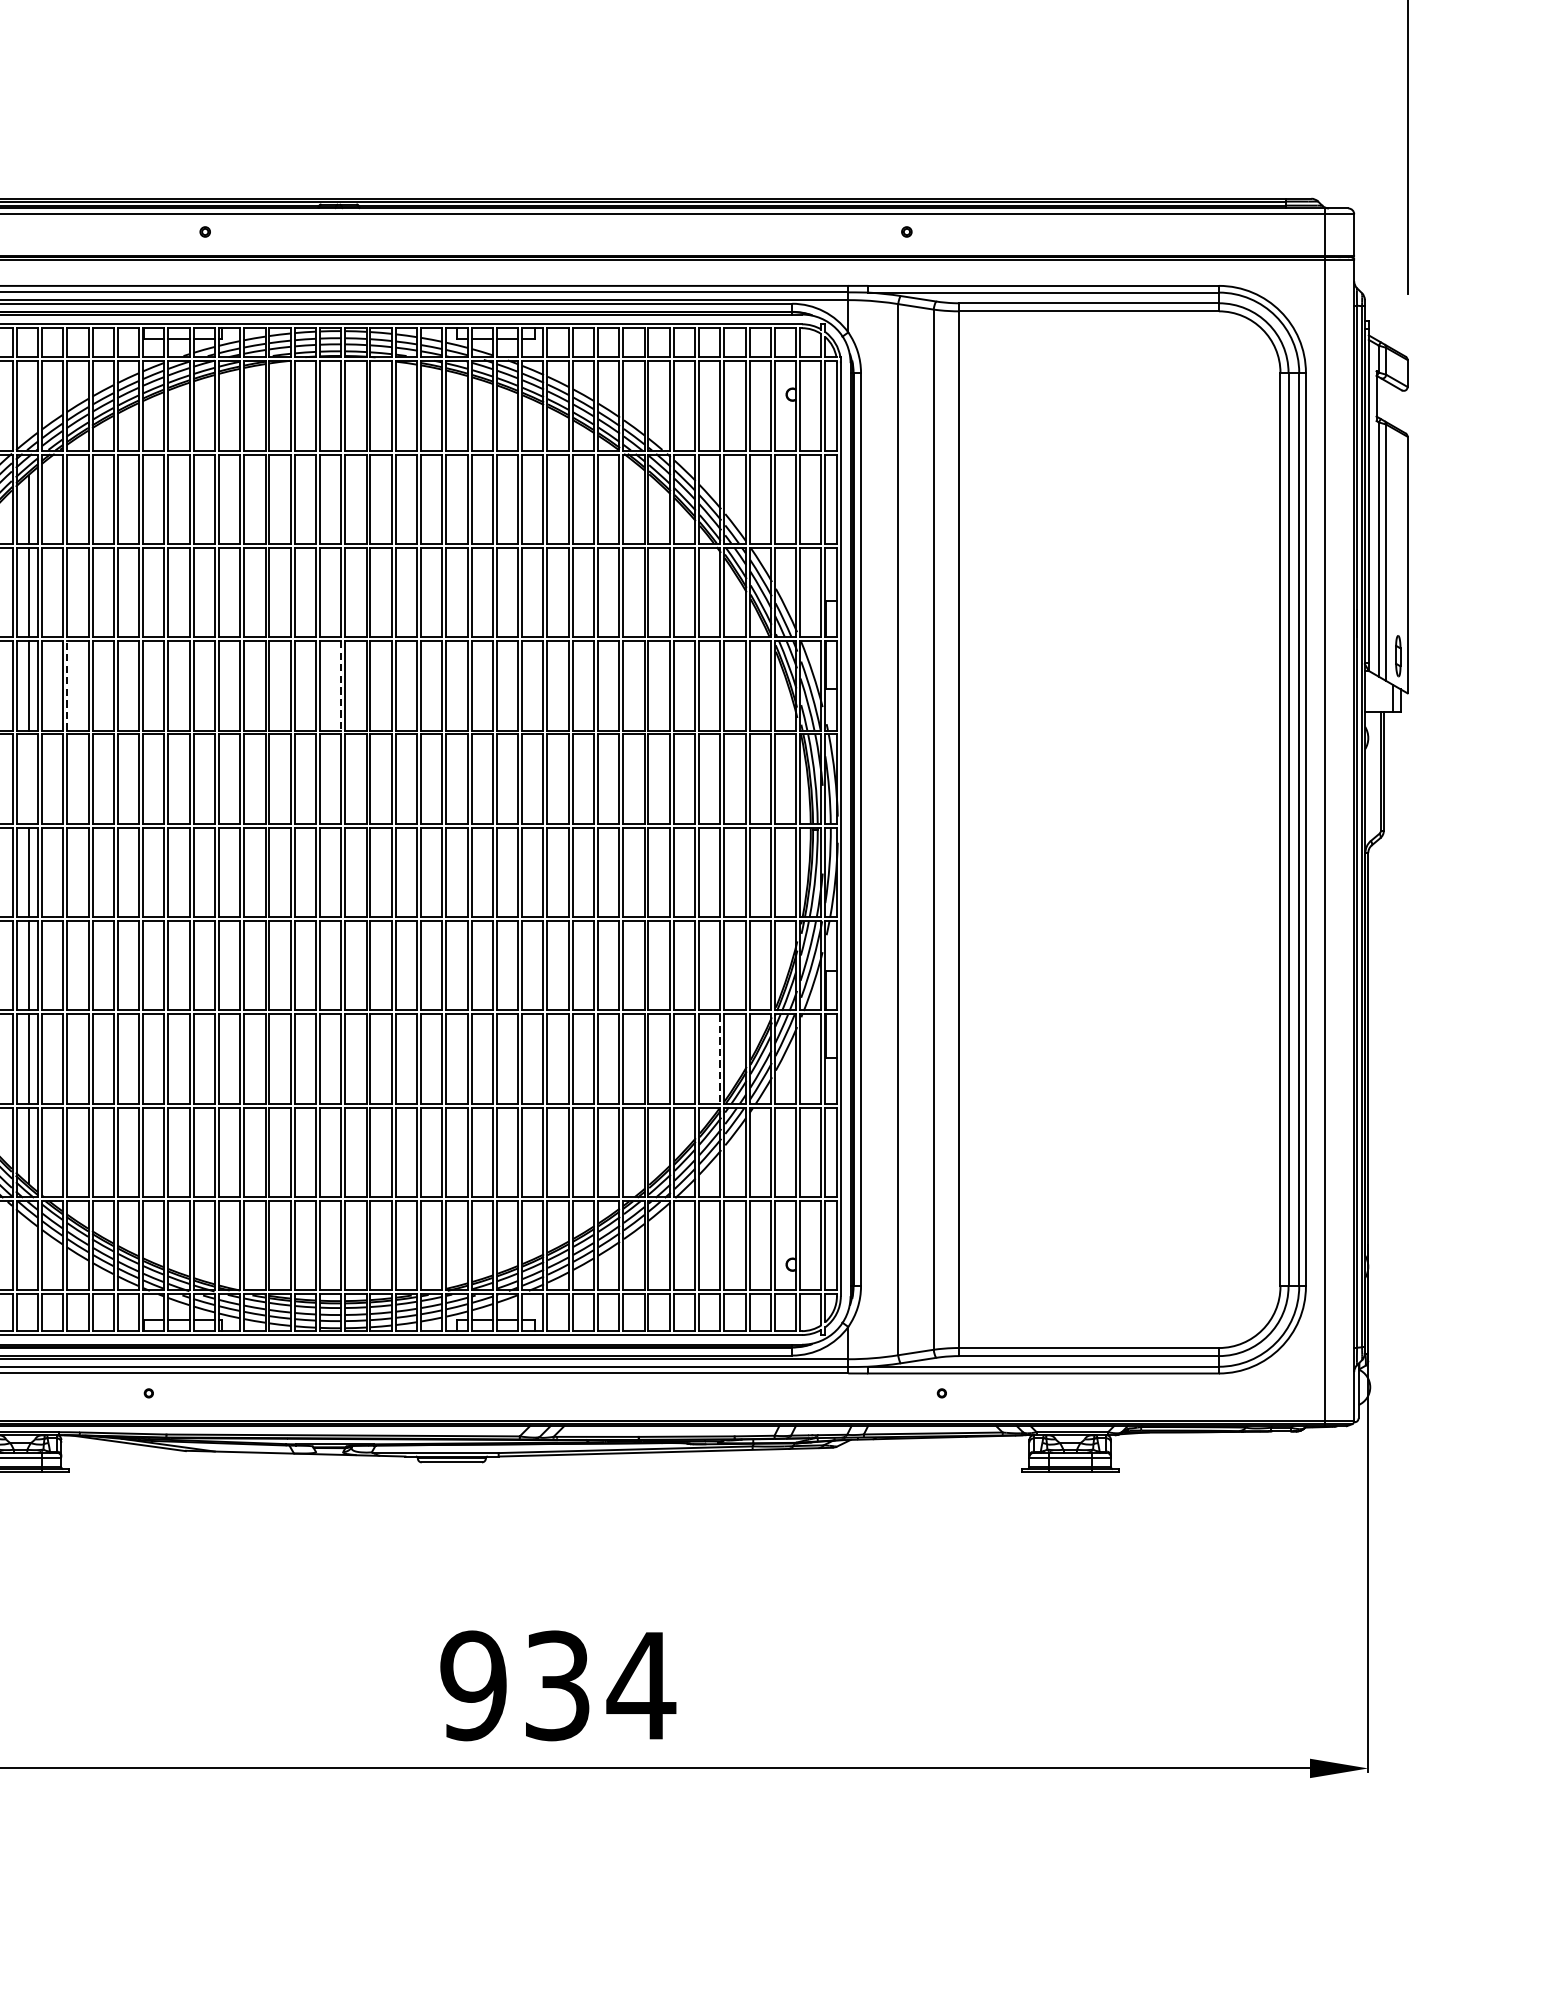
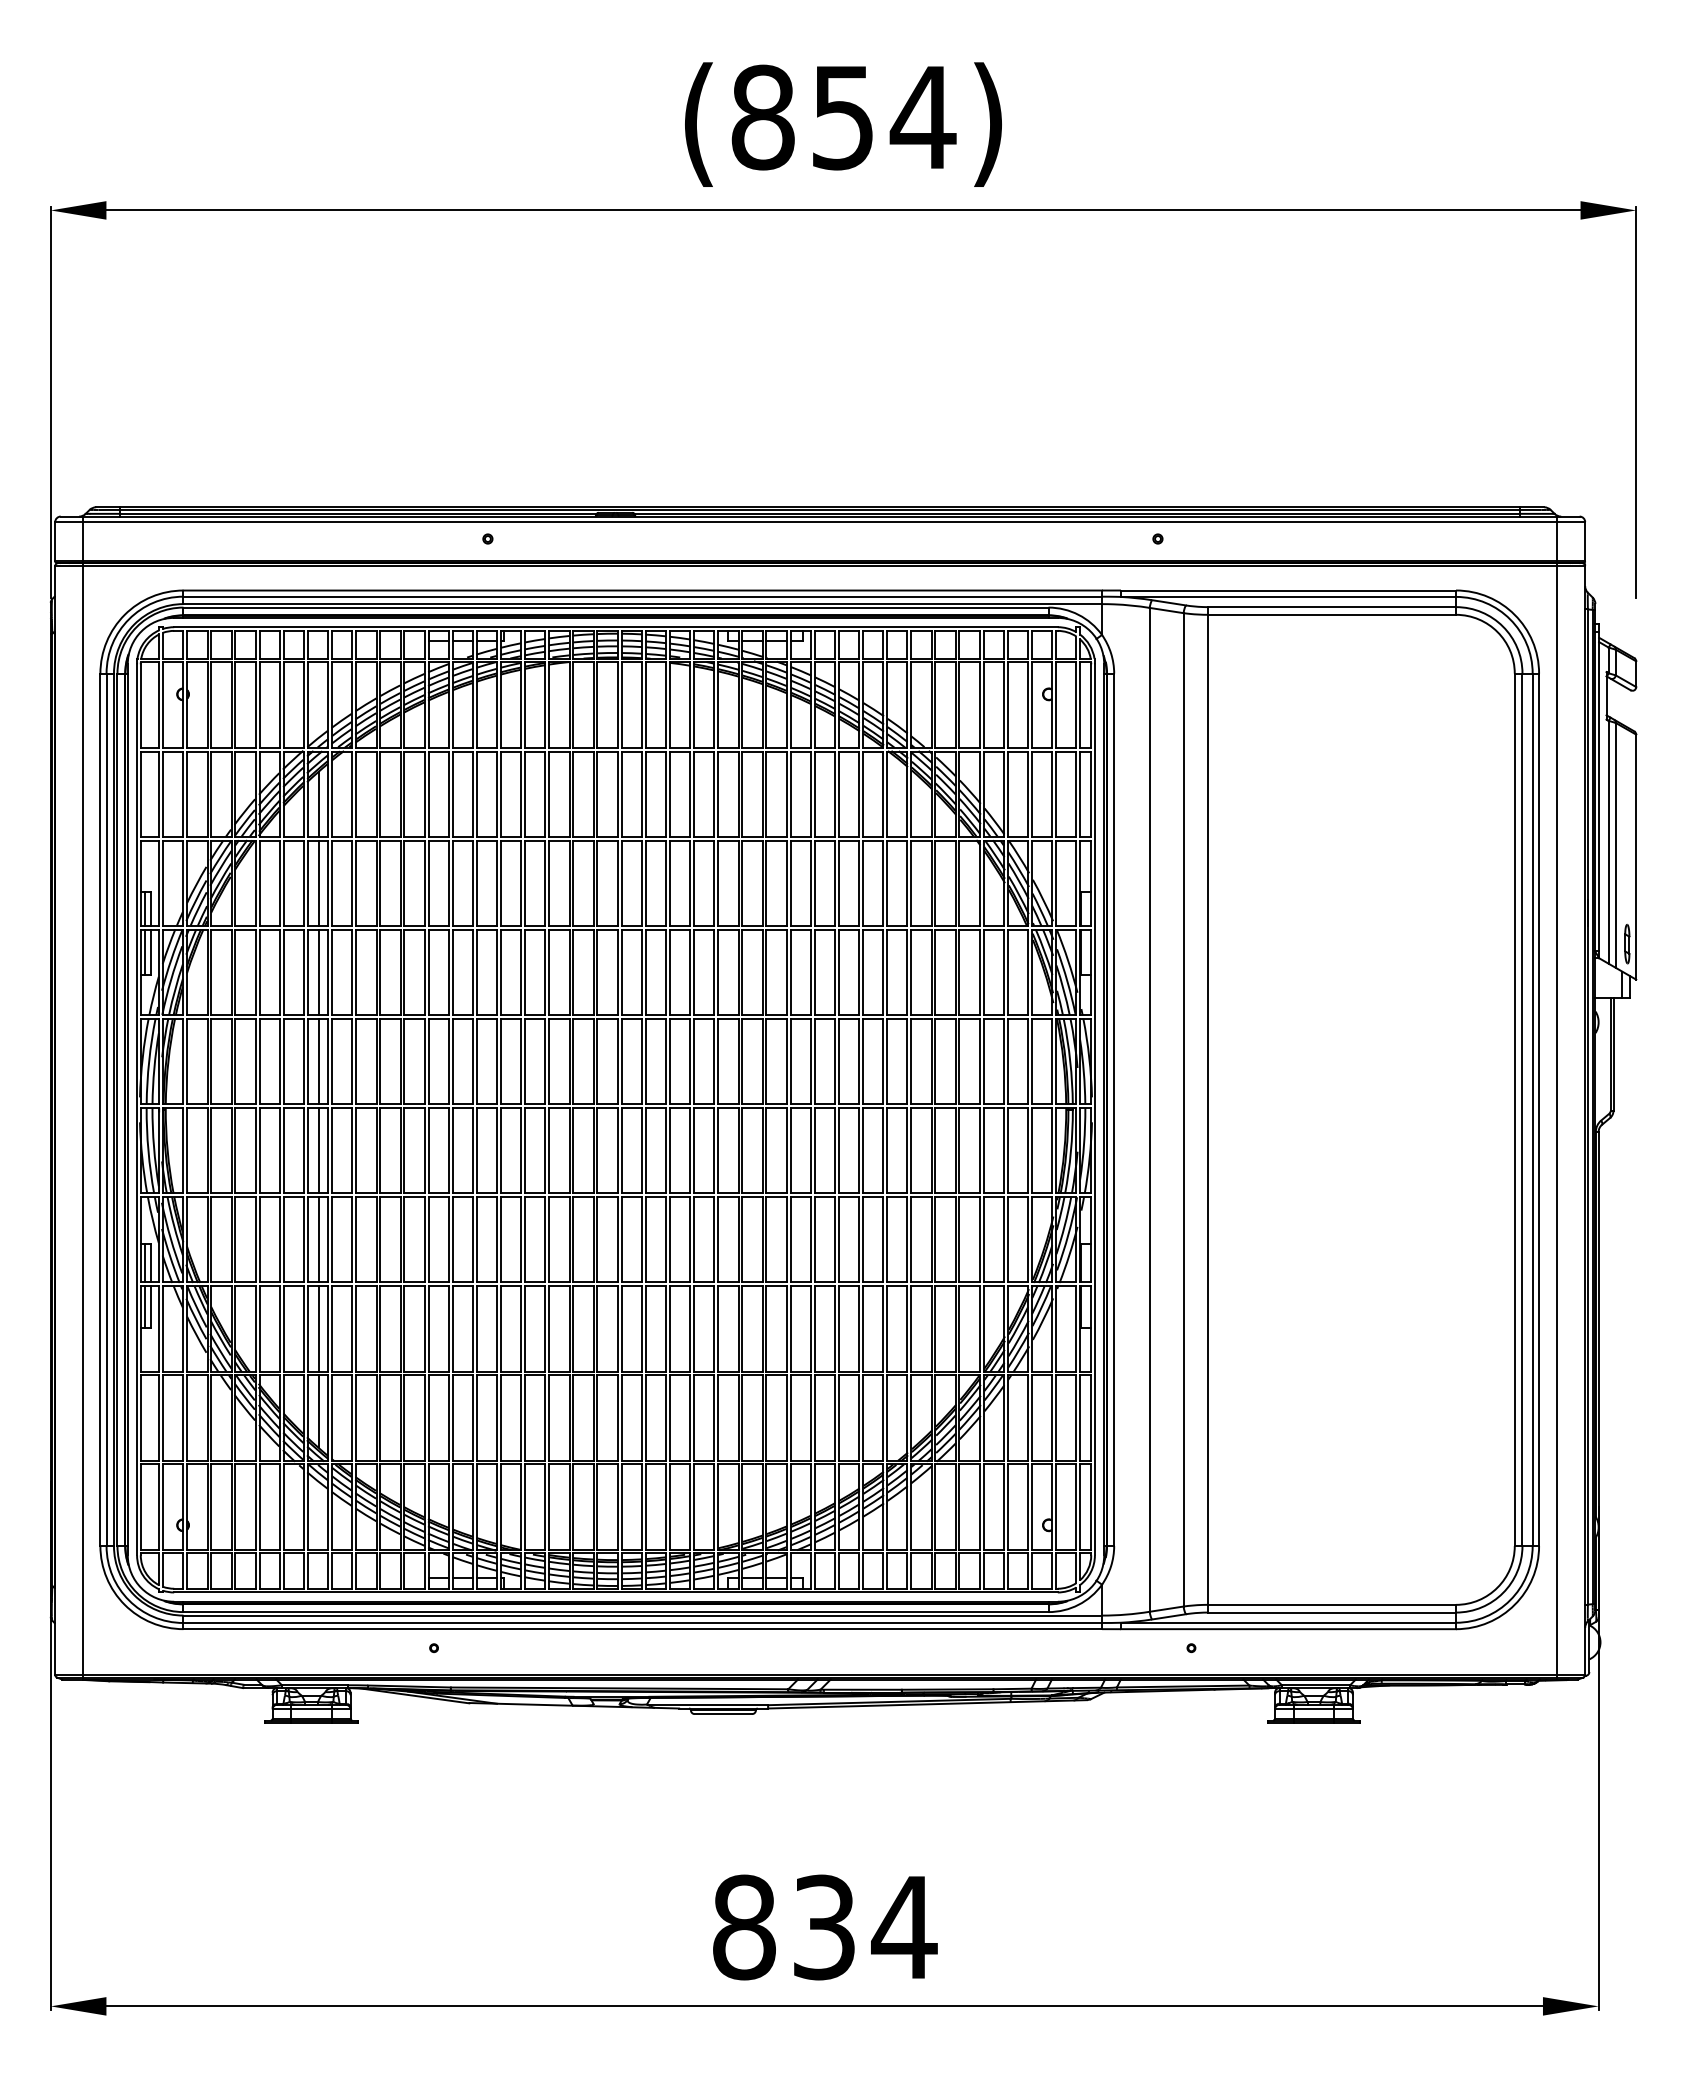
line: (67, 685) -> (356, 972), dashed -> solid
line: (340, 685) -> (617, 972), dashed -> solid
line: (28, 779) -> (319, 1061), added
line: (719, 1058) -> (979, 1328), dashed -> solid
text: (472, 1685) -> (743, 1927), 934 -> 834

